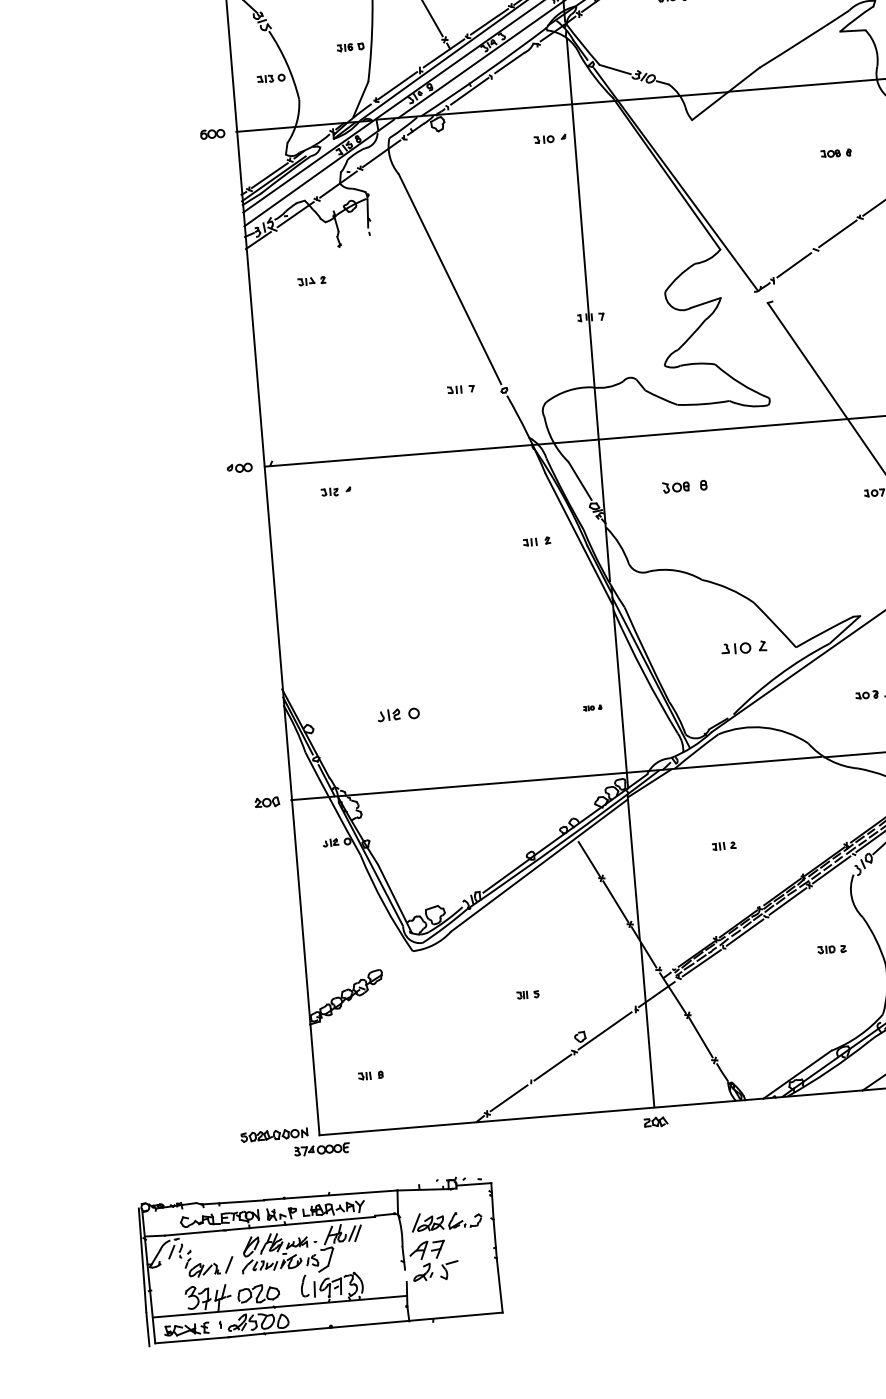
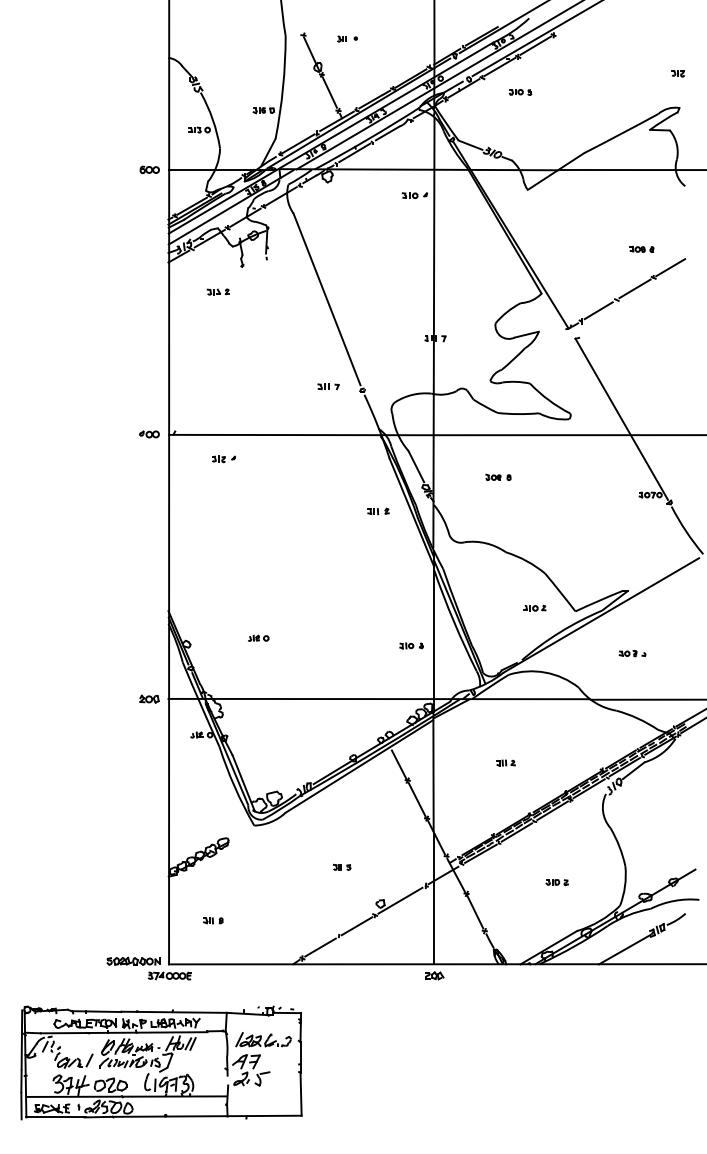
part: (835, 152) -> (641, 248), moved
part: (684, 484) -> (498, 476), size x0.71
part: (743, 646) -> (534, 607), size x0.62
part: (592, 707) -> (411, 645), size x1.67
part: (398, 713) -> (258, 637), size x0.62
part: (831, 949) -> (556, 882), moved

